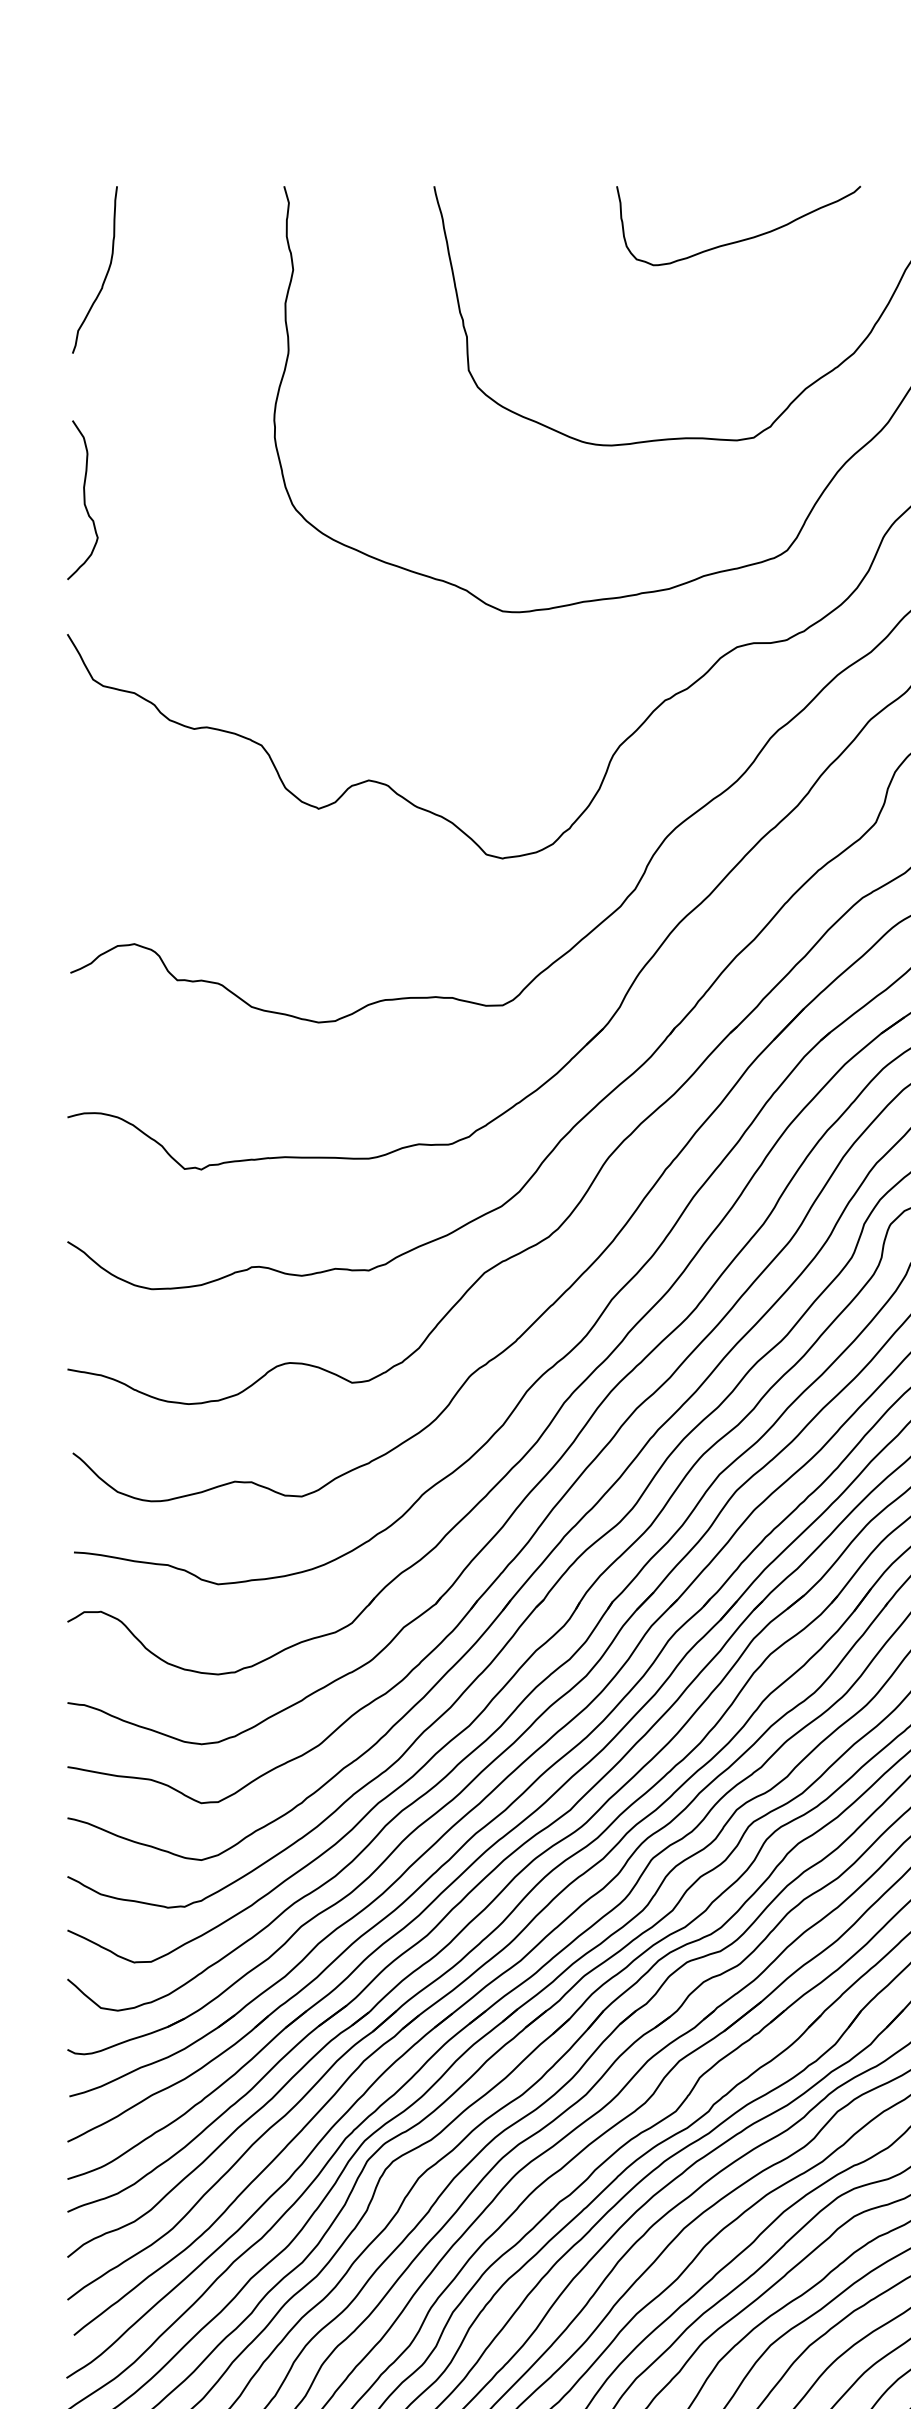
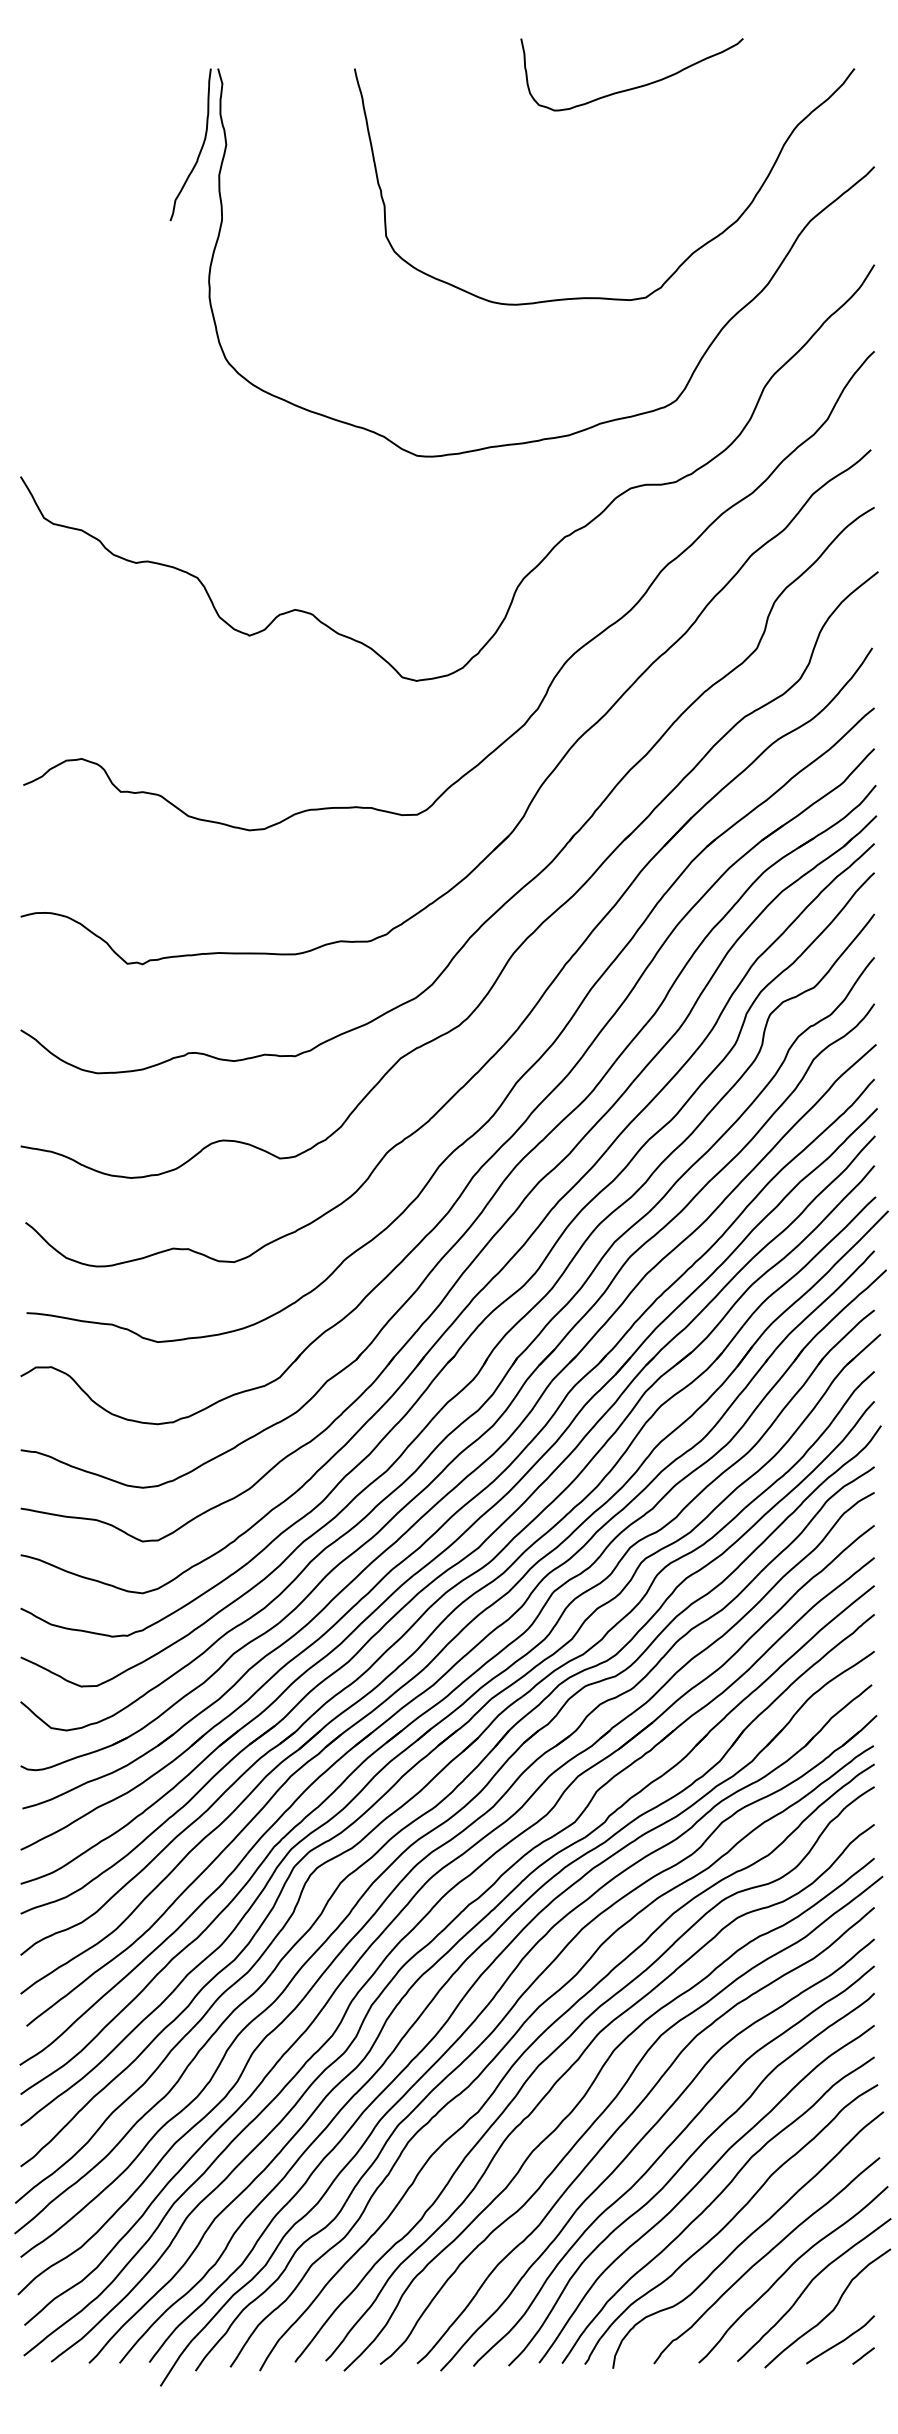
curve: (743, 238) -> (636, 86), moved
curve: (105, 273) -> (200, 148), moved
curve: (83, 500) -> (35, 354), removed

